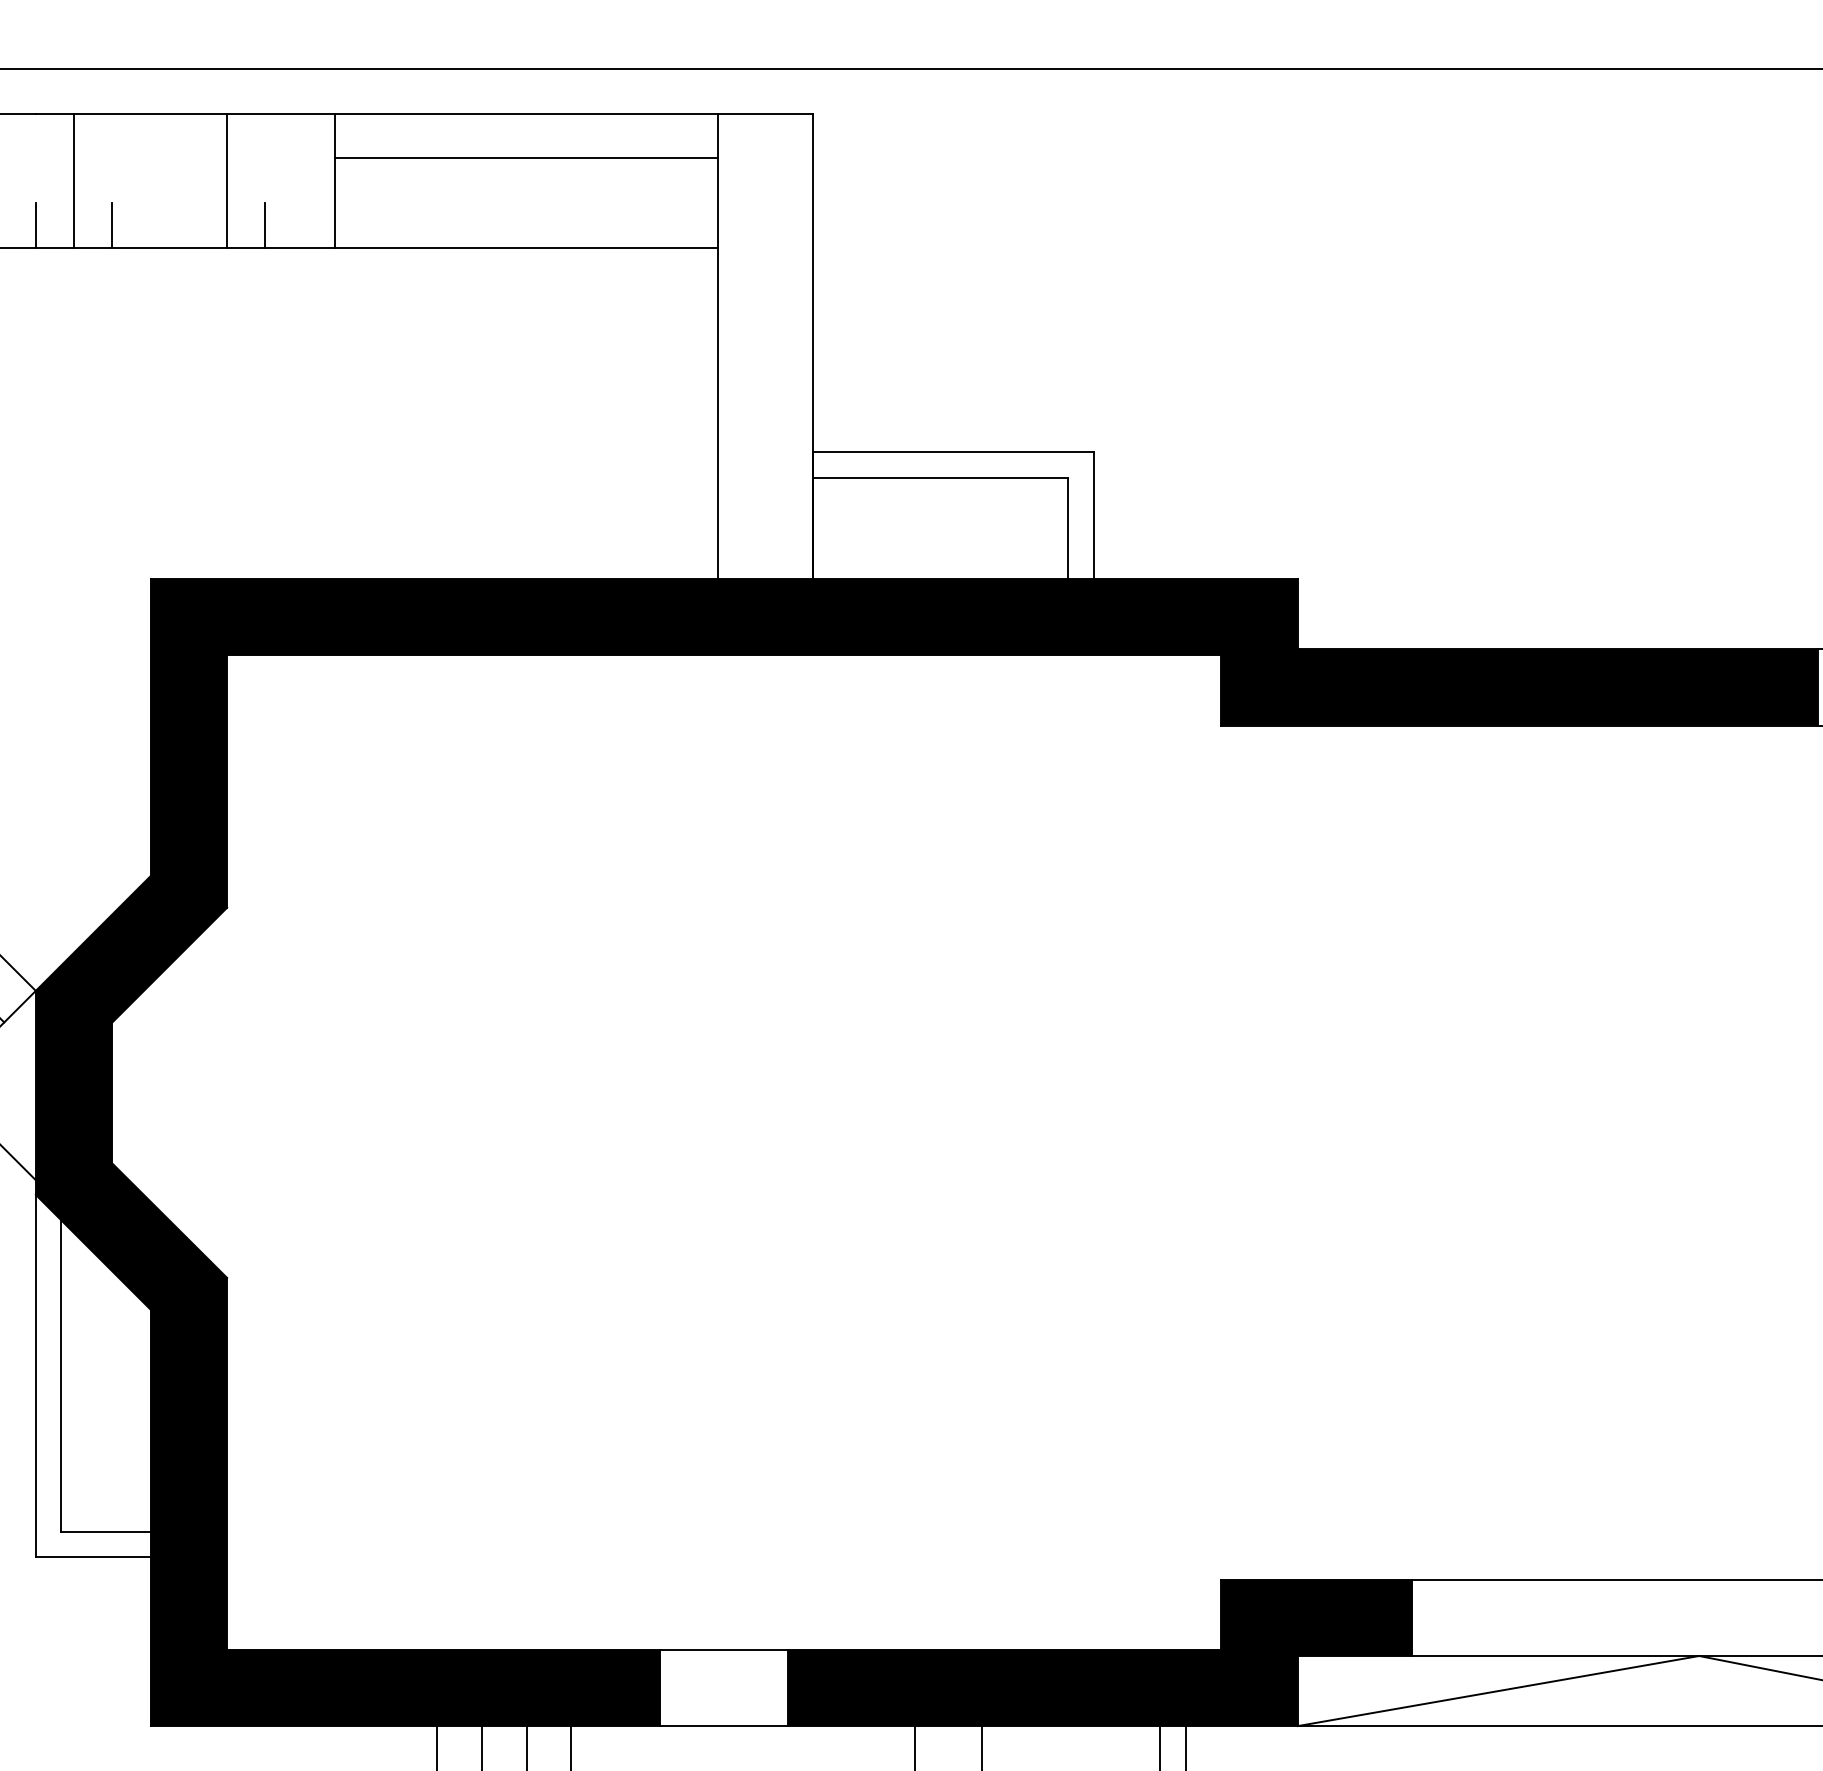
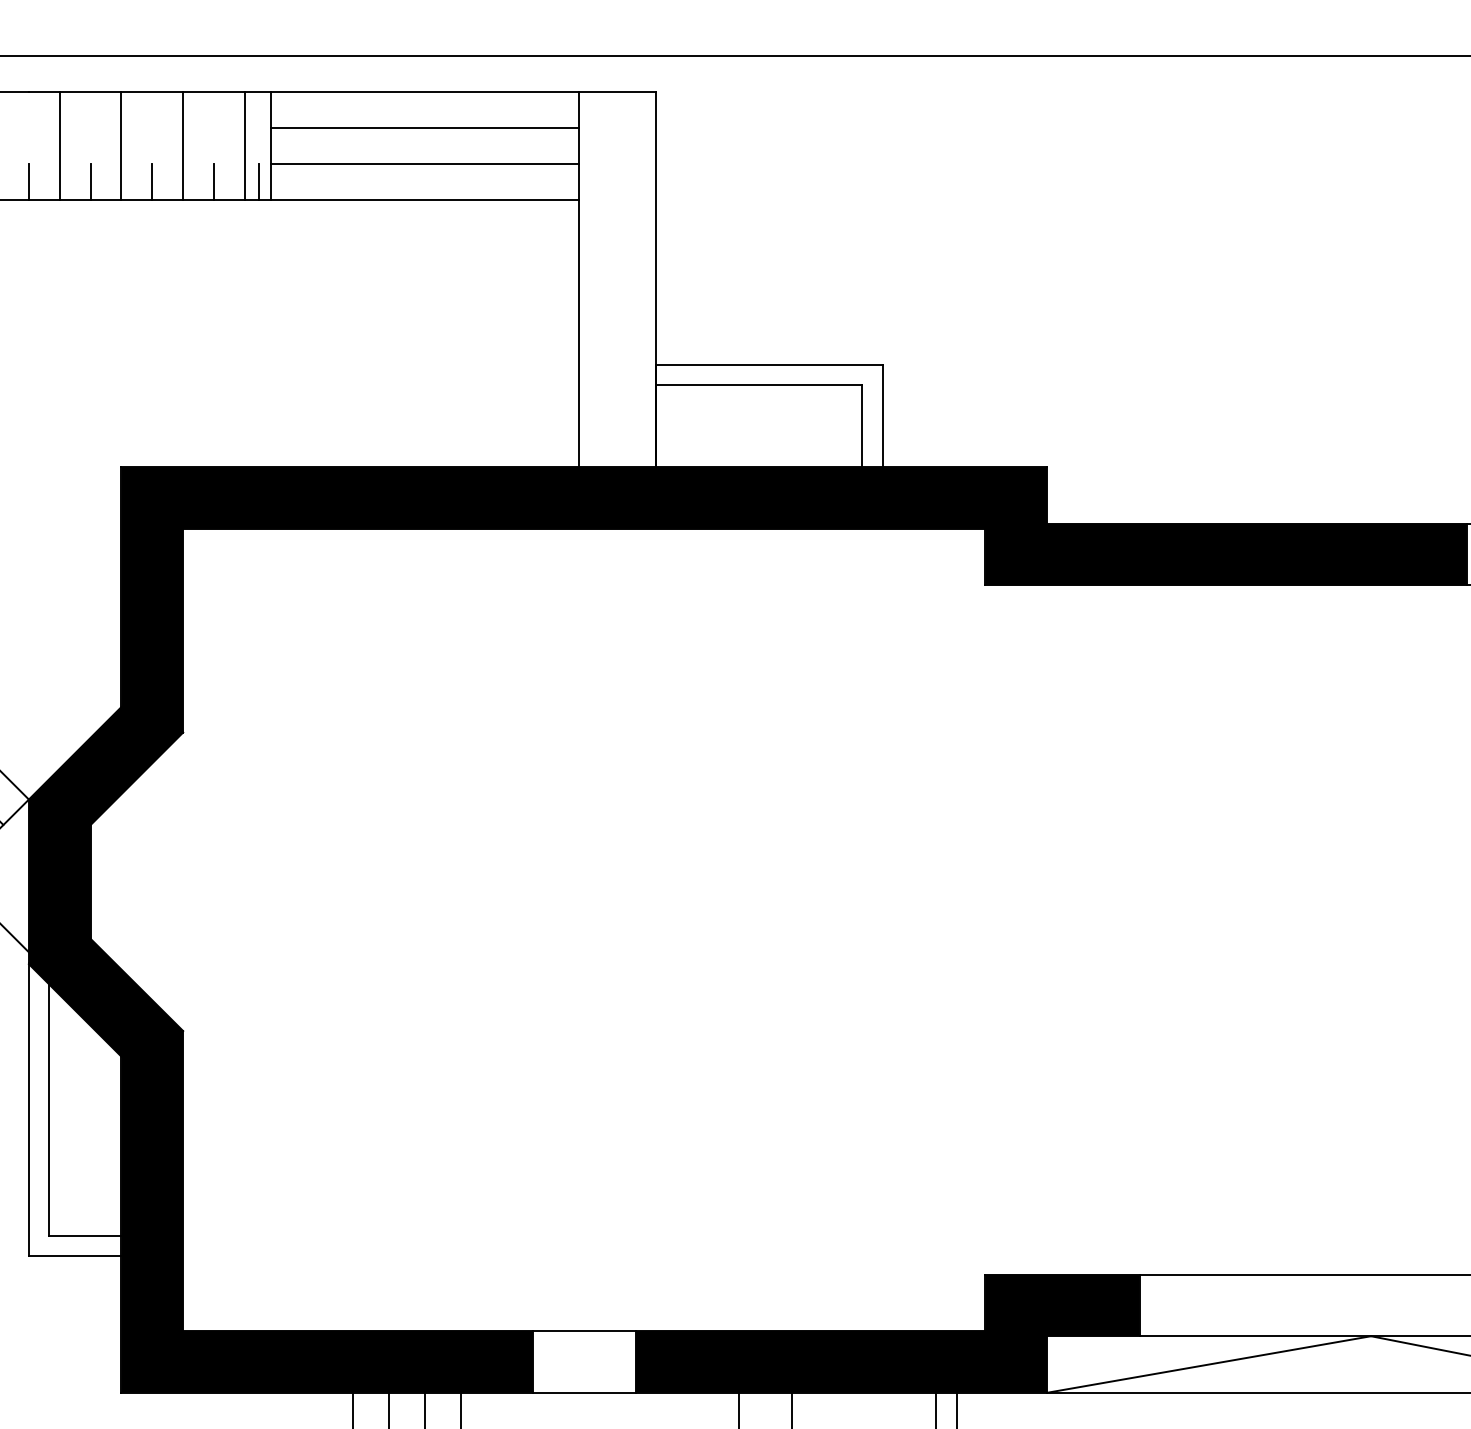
line: (150, 180) -> (121, 145), added
line: (303, 180) -> (244, 145), added
line: (526, 202) -> (424, 163), added
line: (188, 224) -> (152, 181), added
line: (321, 224) -> (259, 181), added

